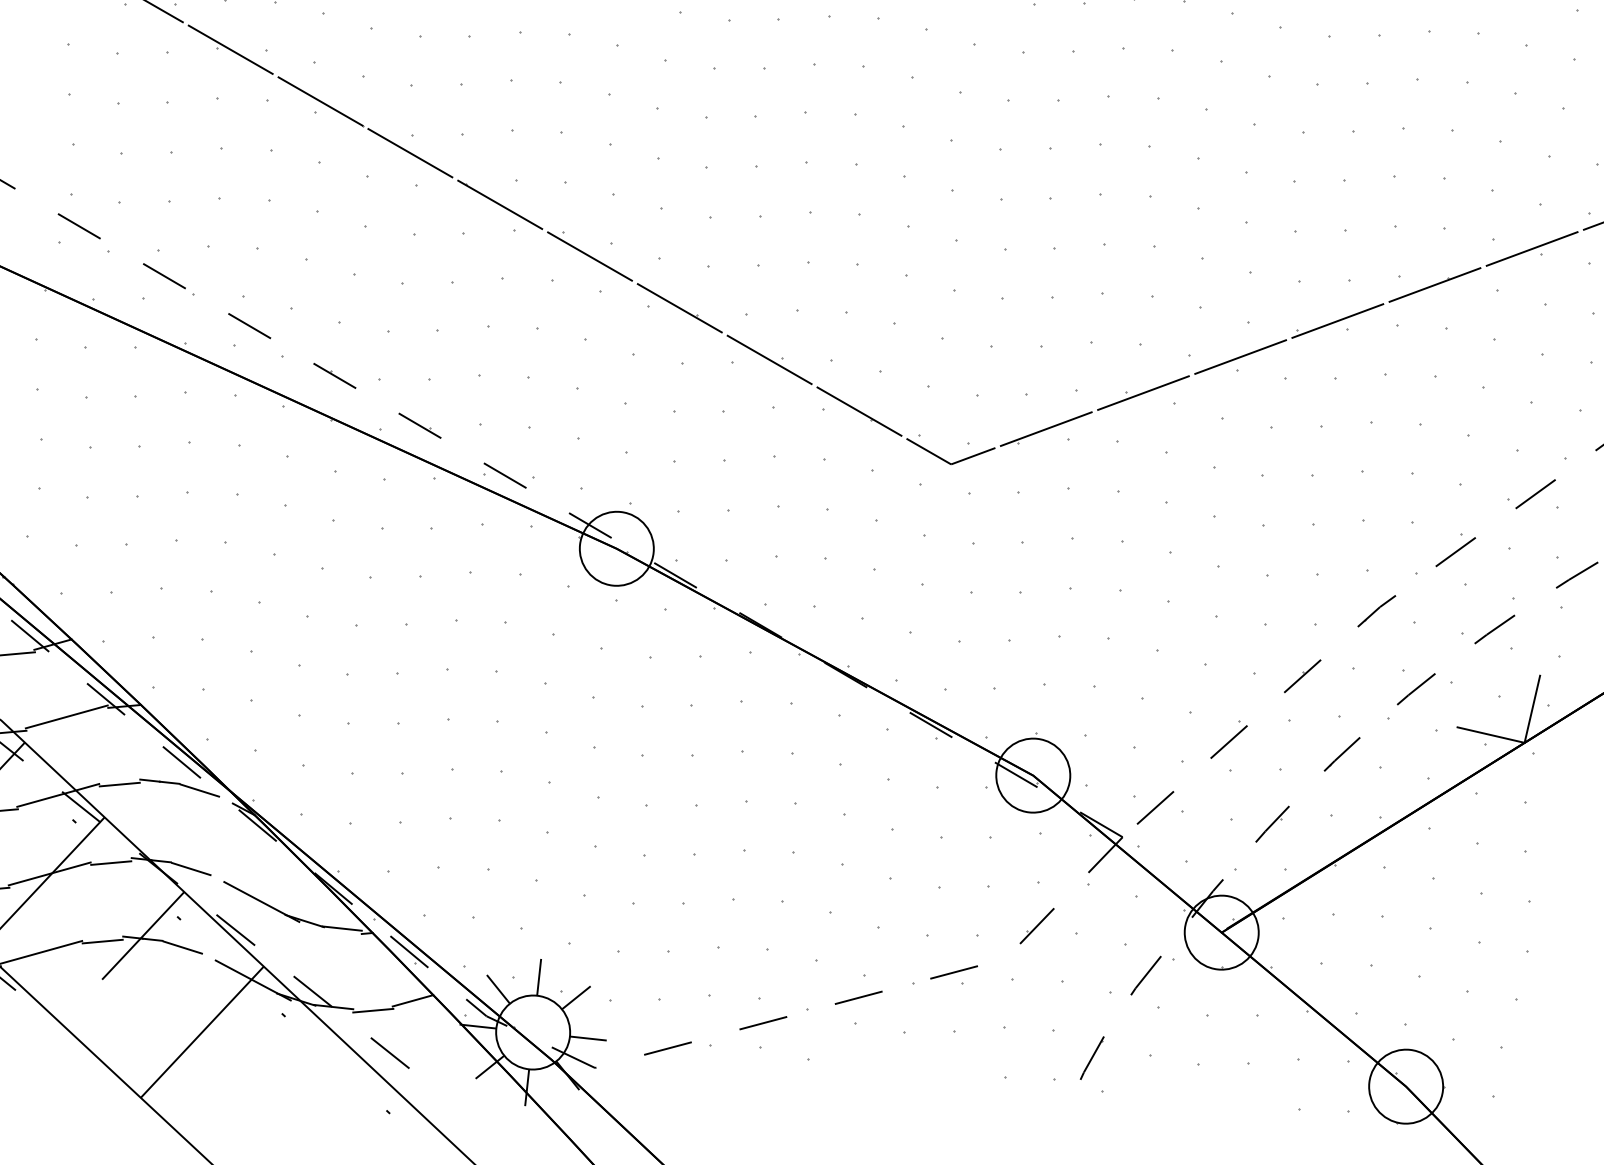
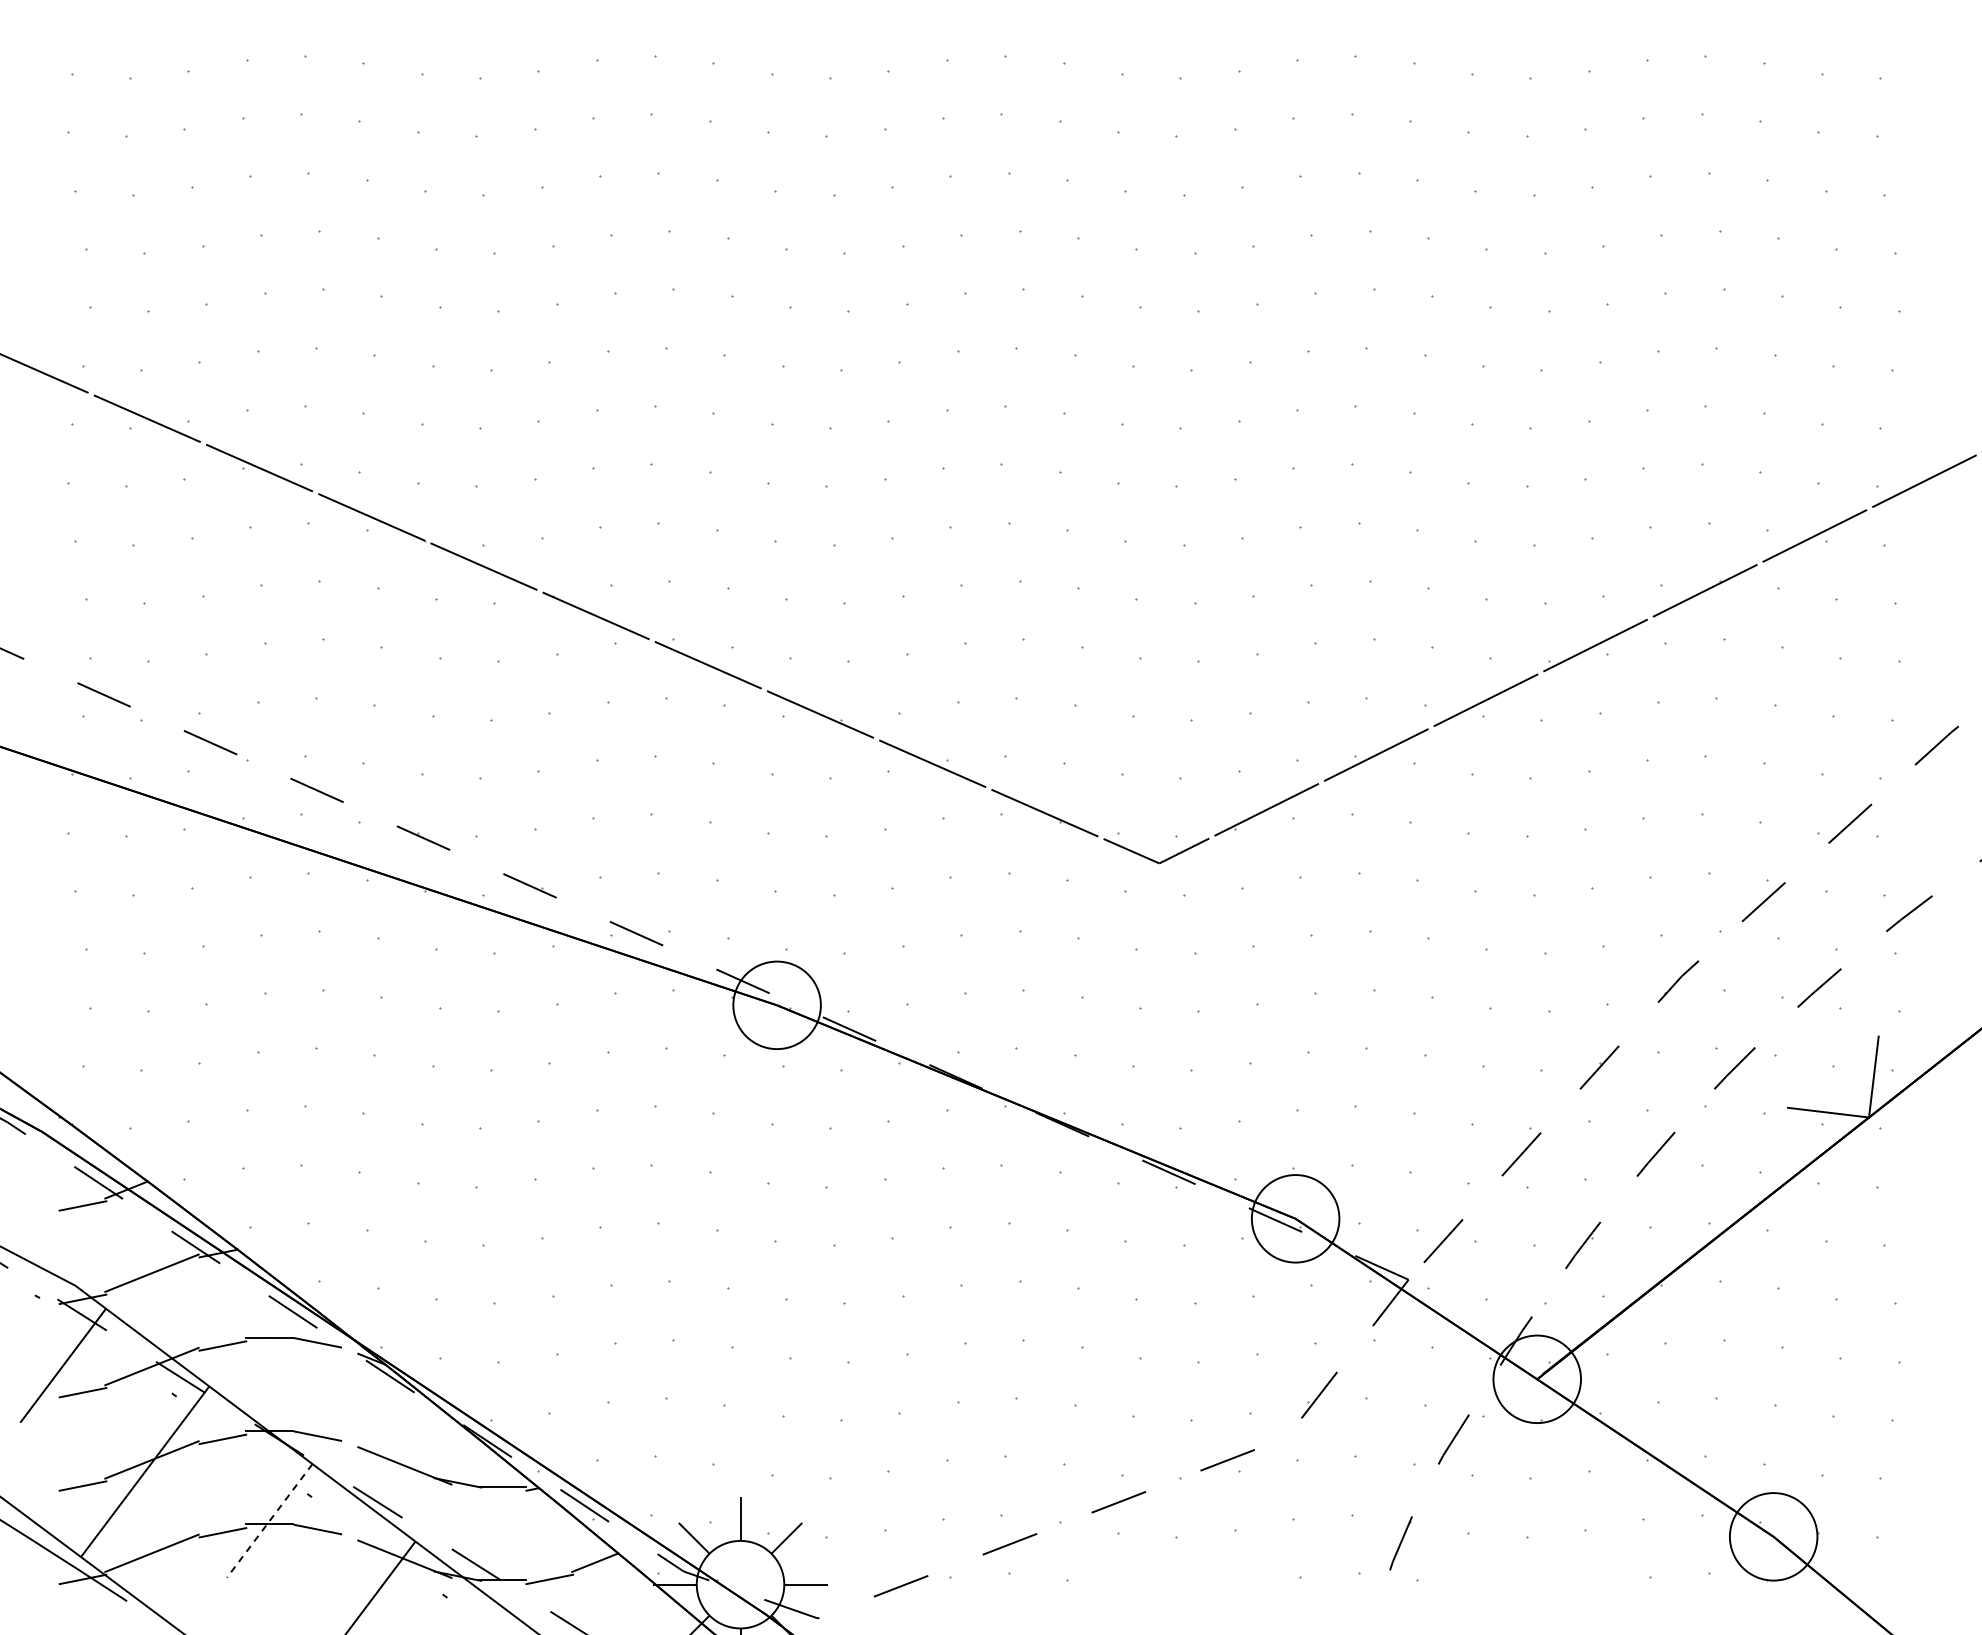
line: (142, 936) -> (269, 1521), solid -> dashed

